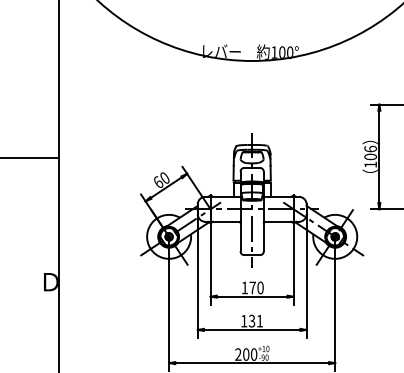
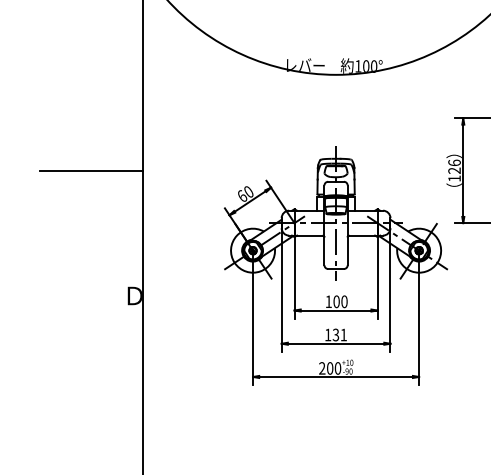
text: (370, 156) -> (454, 170), 106 -> 126
text: (252, 287) -> (336, 301), 170 -> 100

